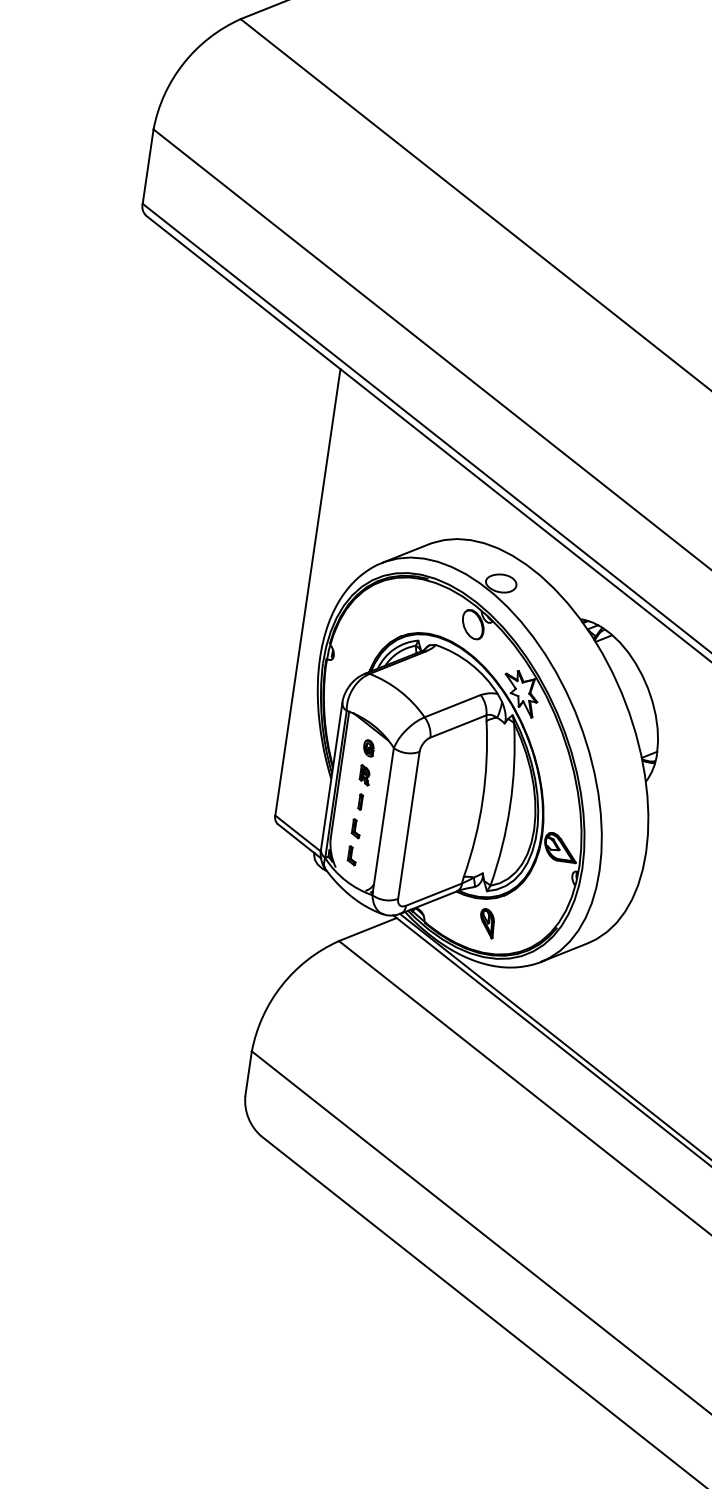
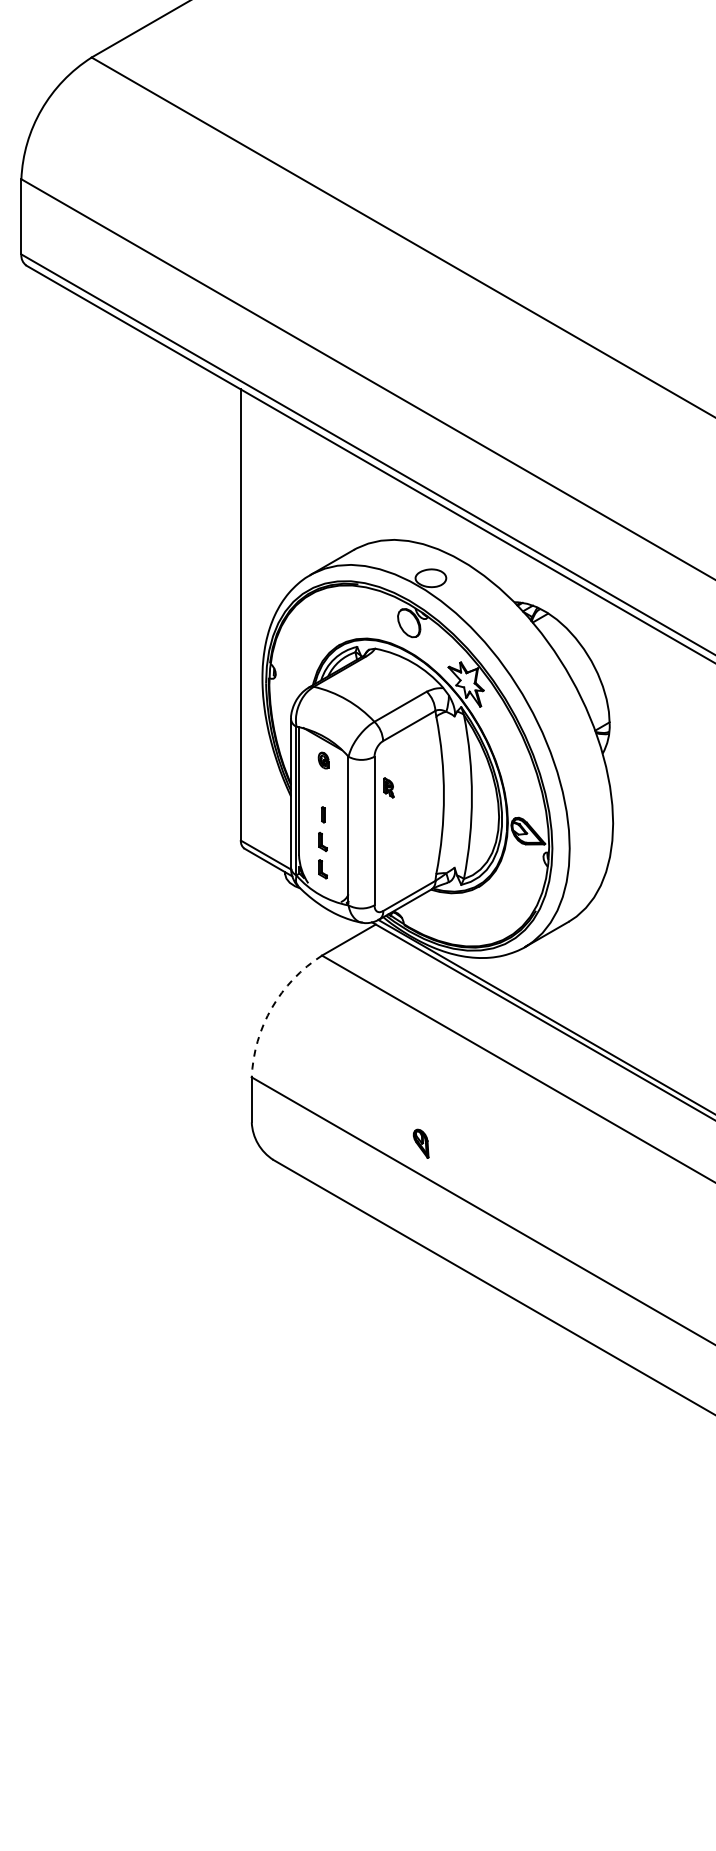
part: (364, 774) -> (388, 787), moved
part: (486, 923) -> (420, 1143), moved
arc: (281, 985) -> (271, 1007), solid -> dashed

